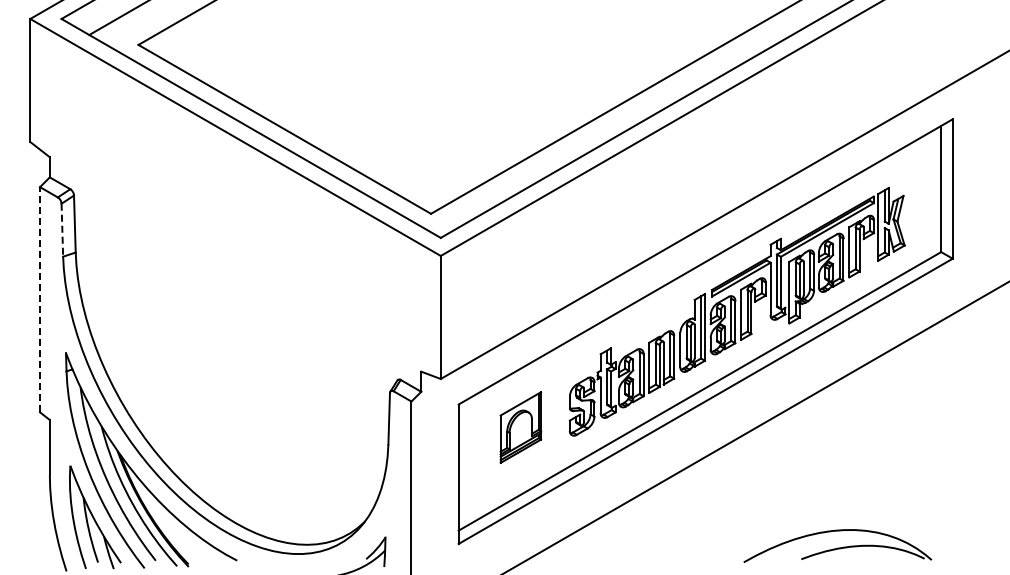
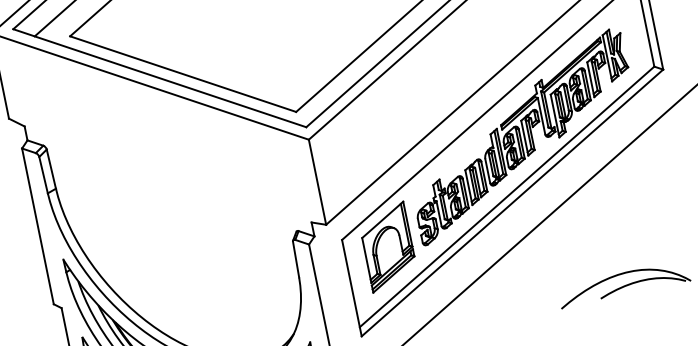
line: (62, 230) -> (43, 175), dashed -> solid
line: (40, 299) -> (38, 226), dashed -> solid
part: (520, 427) -> (388, 247), size x1.67

